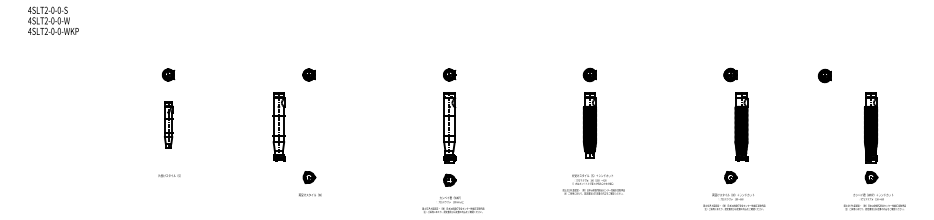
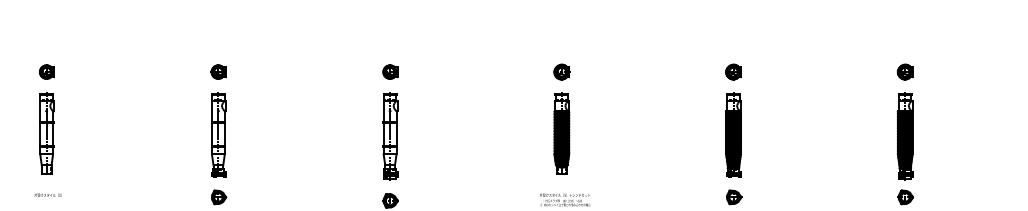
part: (824, 75) -> (904, 71), moved
part: (168, 125) -> (46, 133), size x1.43
part: (278, 126) -> (217, 135), moved
part: (741, 126) -> (733, 135), moved

